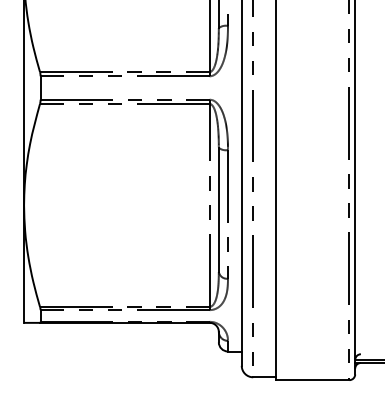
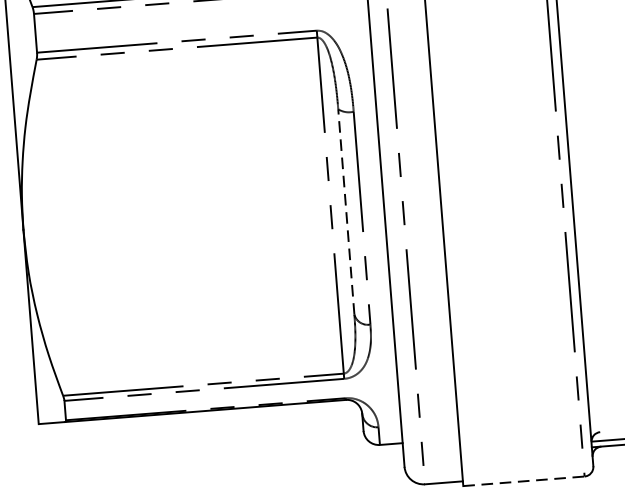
line: (218, 209) -> (345, 211), solid -> dashed
line: (312, 380) -> (523, 481), solid -> dashed

